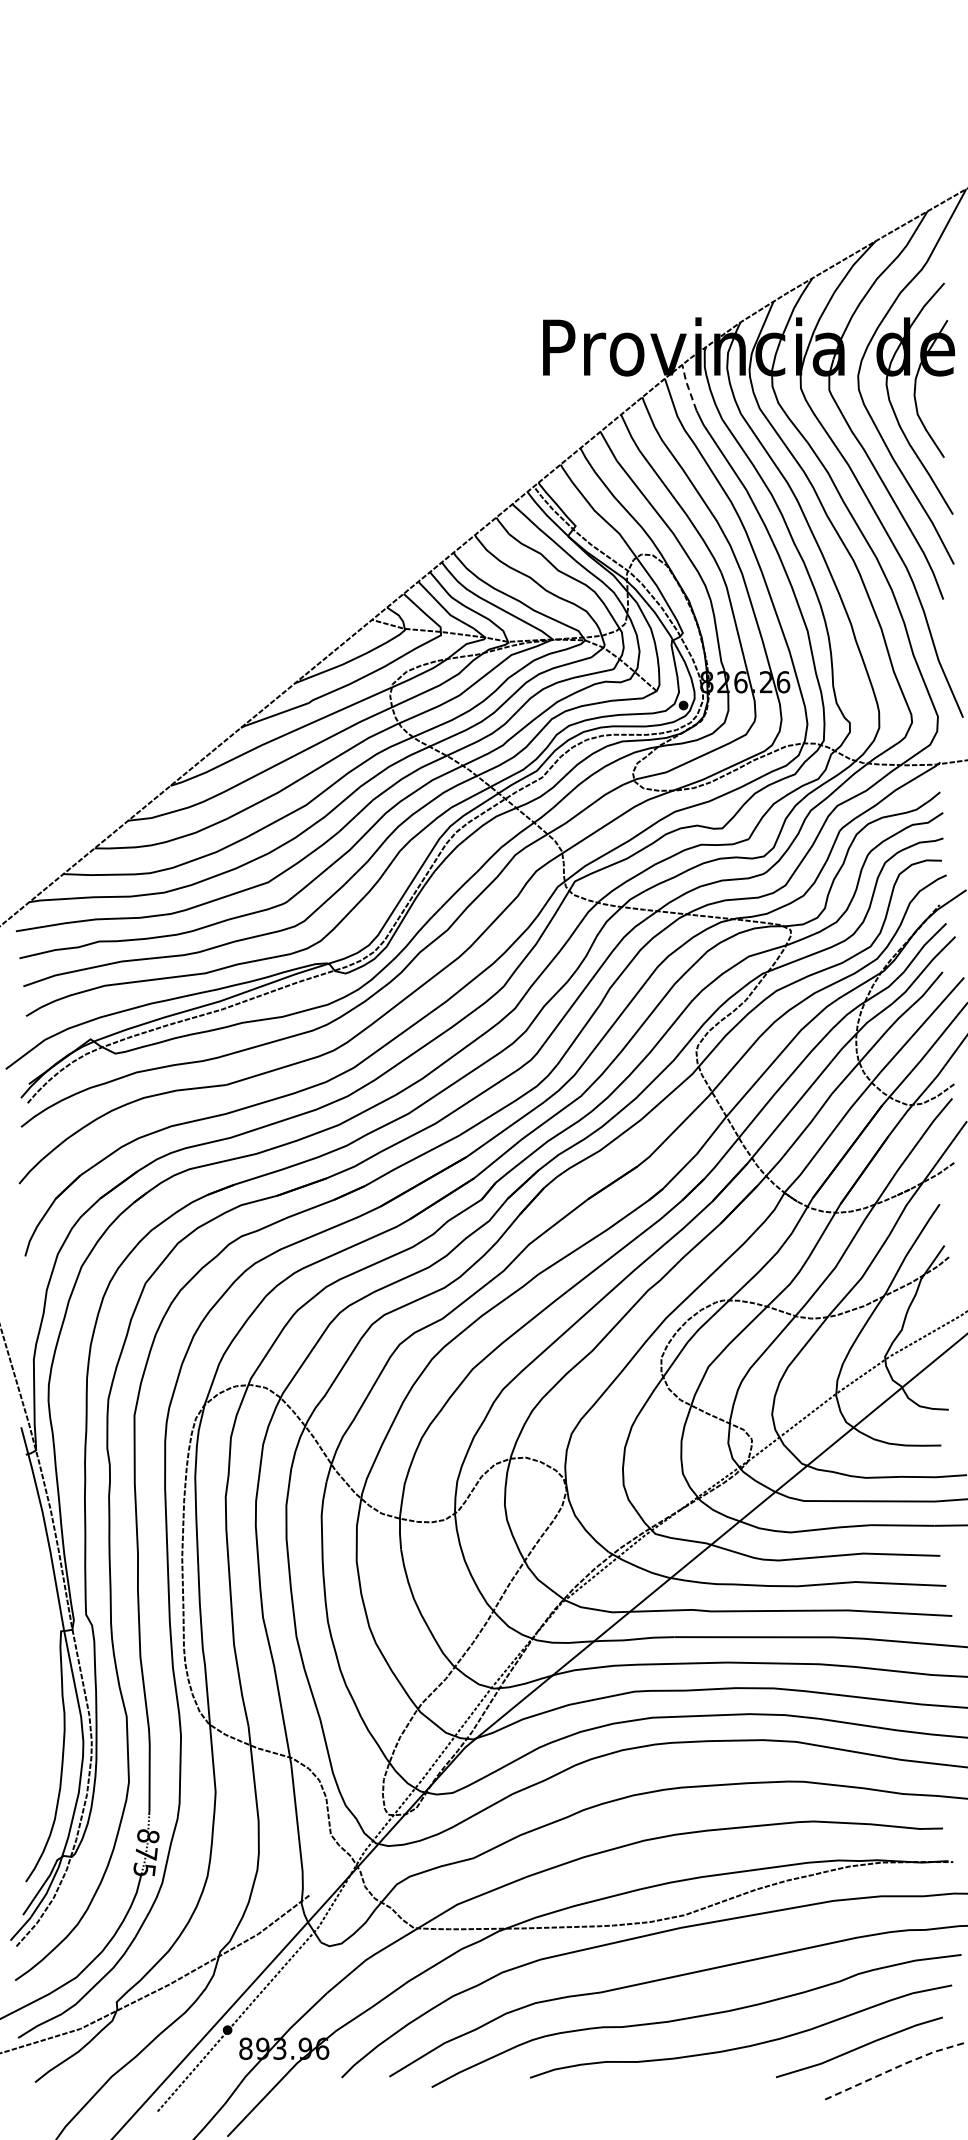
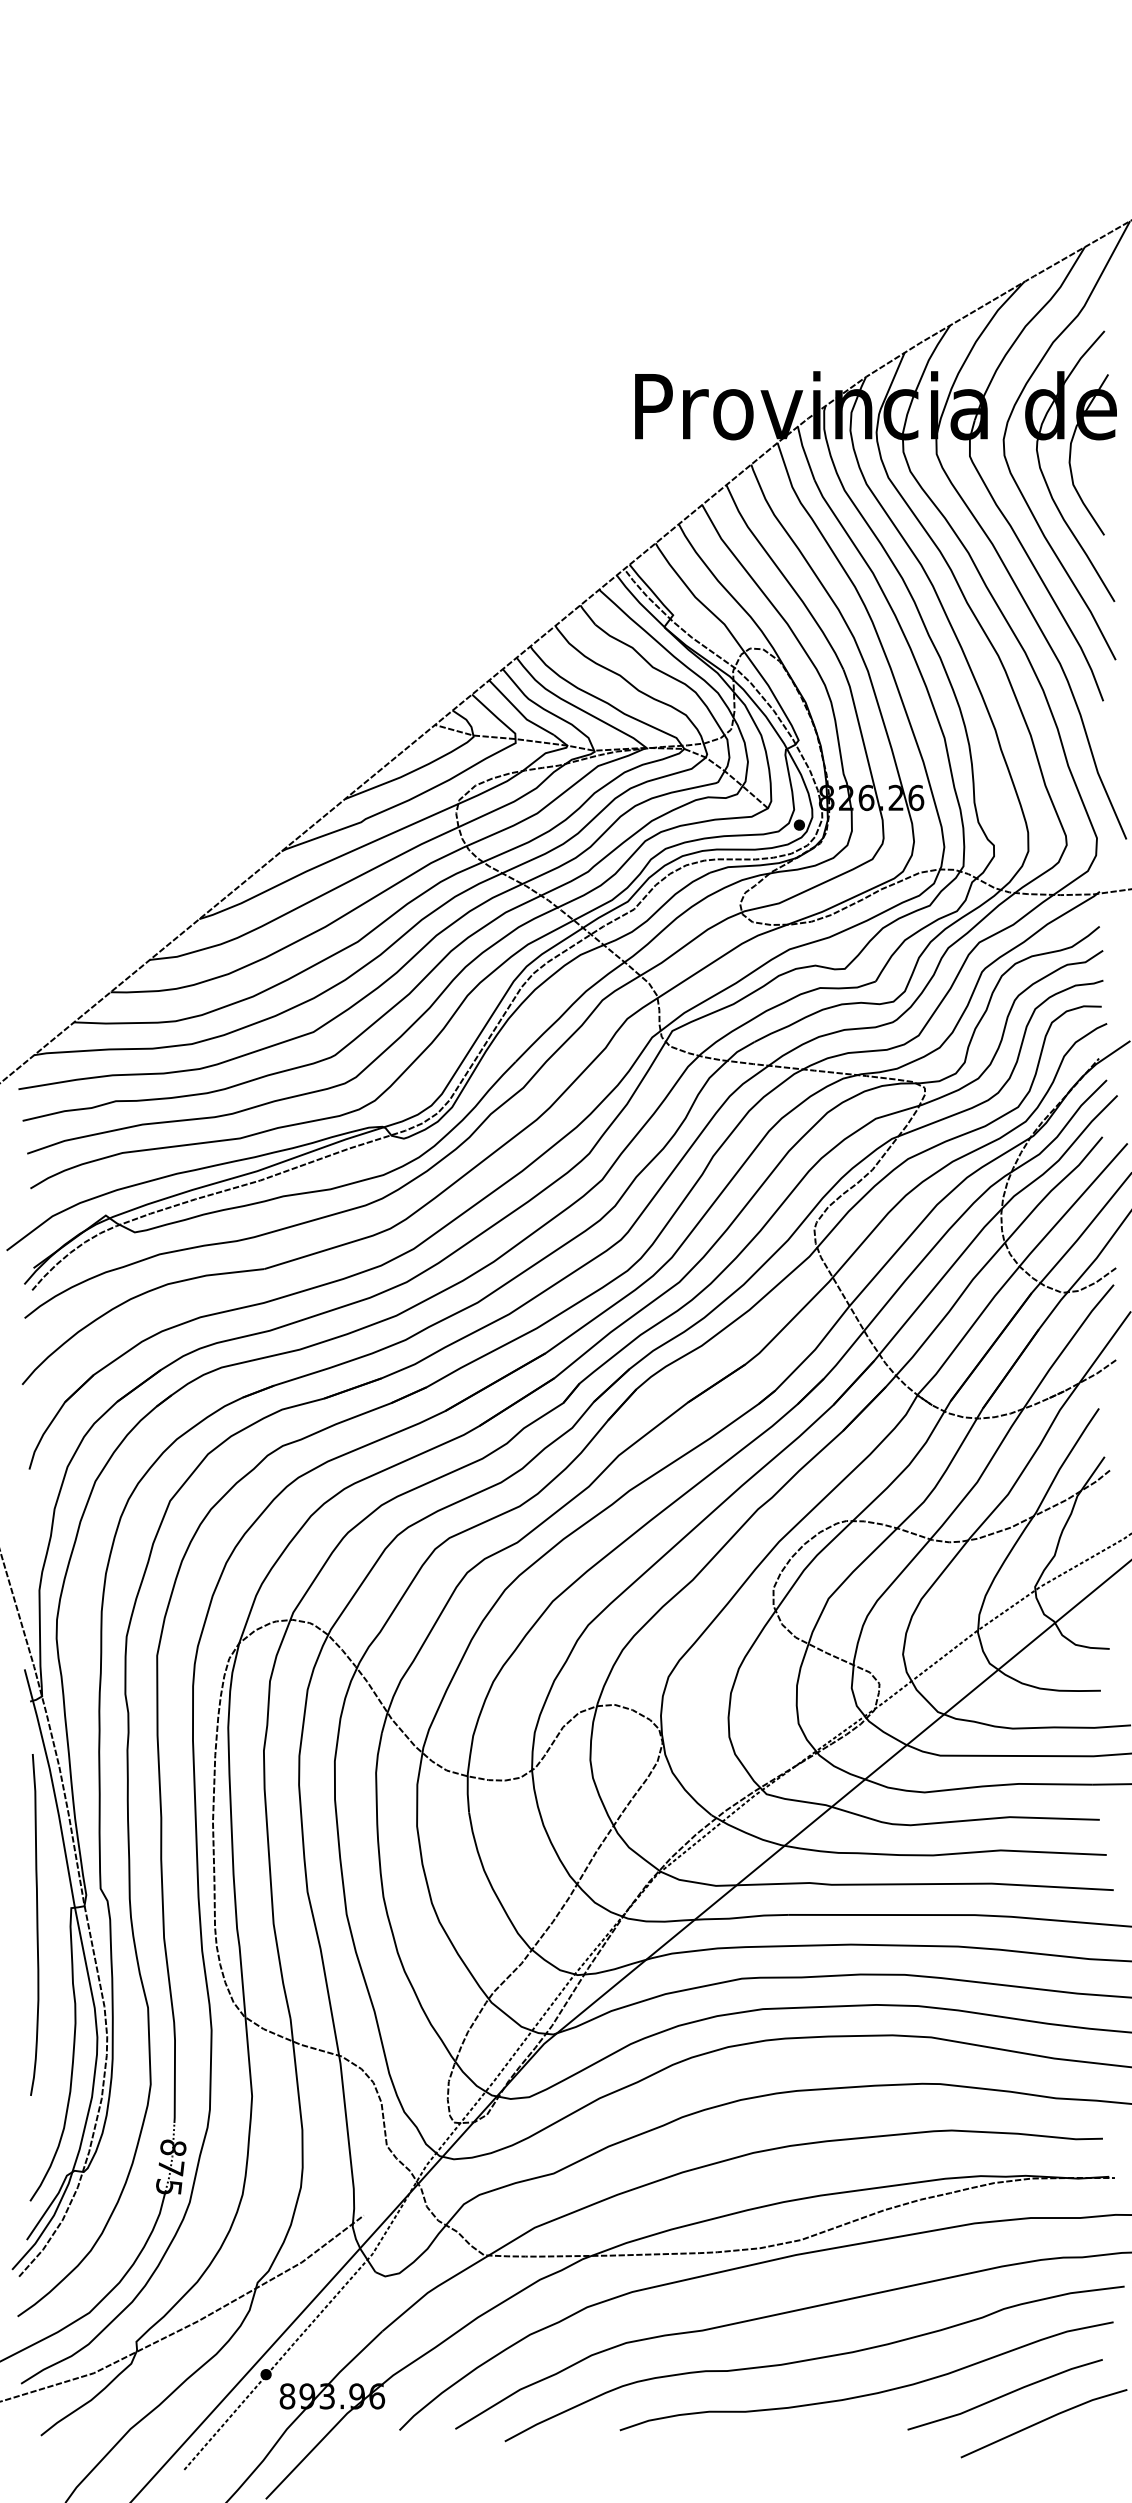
line: (688, 386) -> (805, 452), dashed -> solid
curve: (31, 1645) -> (36, 1924), added
line: (892, 2069) -> (1043, 2420), dashed -> solid

